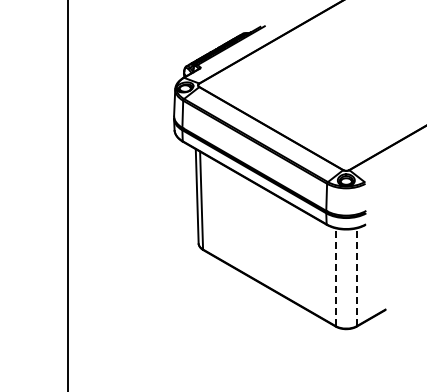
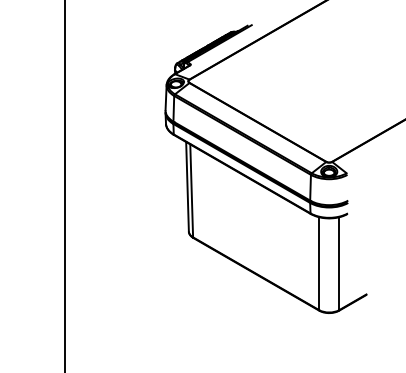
line: (335, 277) -> (318, 263), dashed -> solid
line: (357, 277) -> (339, 263), dashed -> solid

